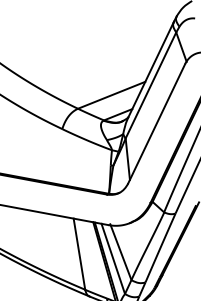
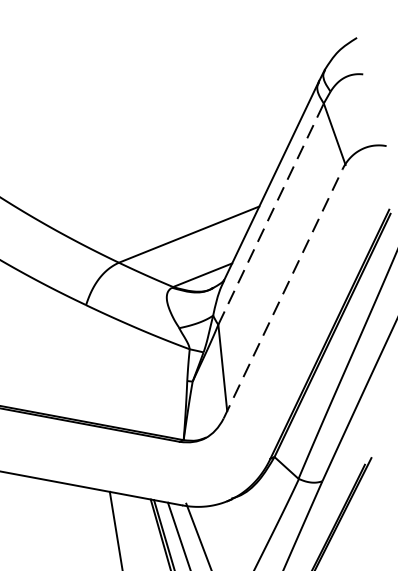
line: (150, 85) -> (270, 214), solid -> dashed
line: (156, 123) -> (282, 293), solid -> dashed

